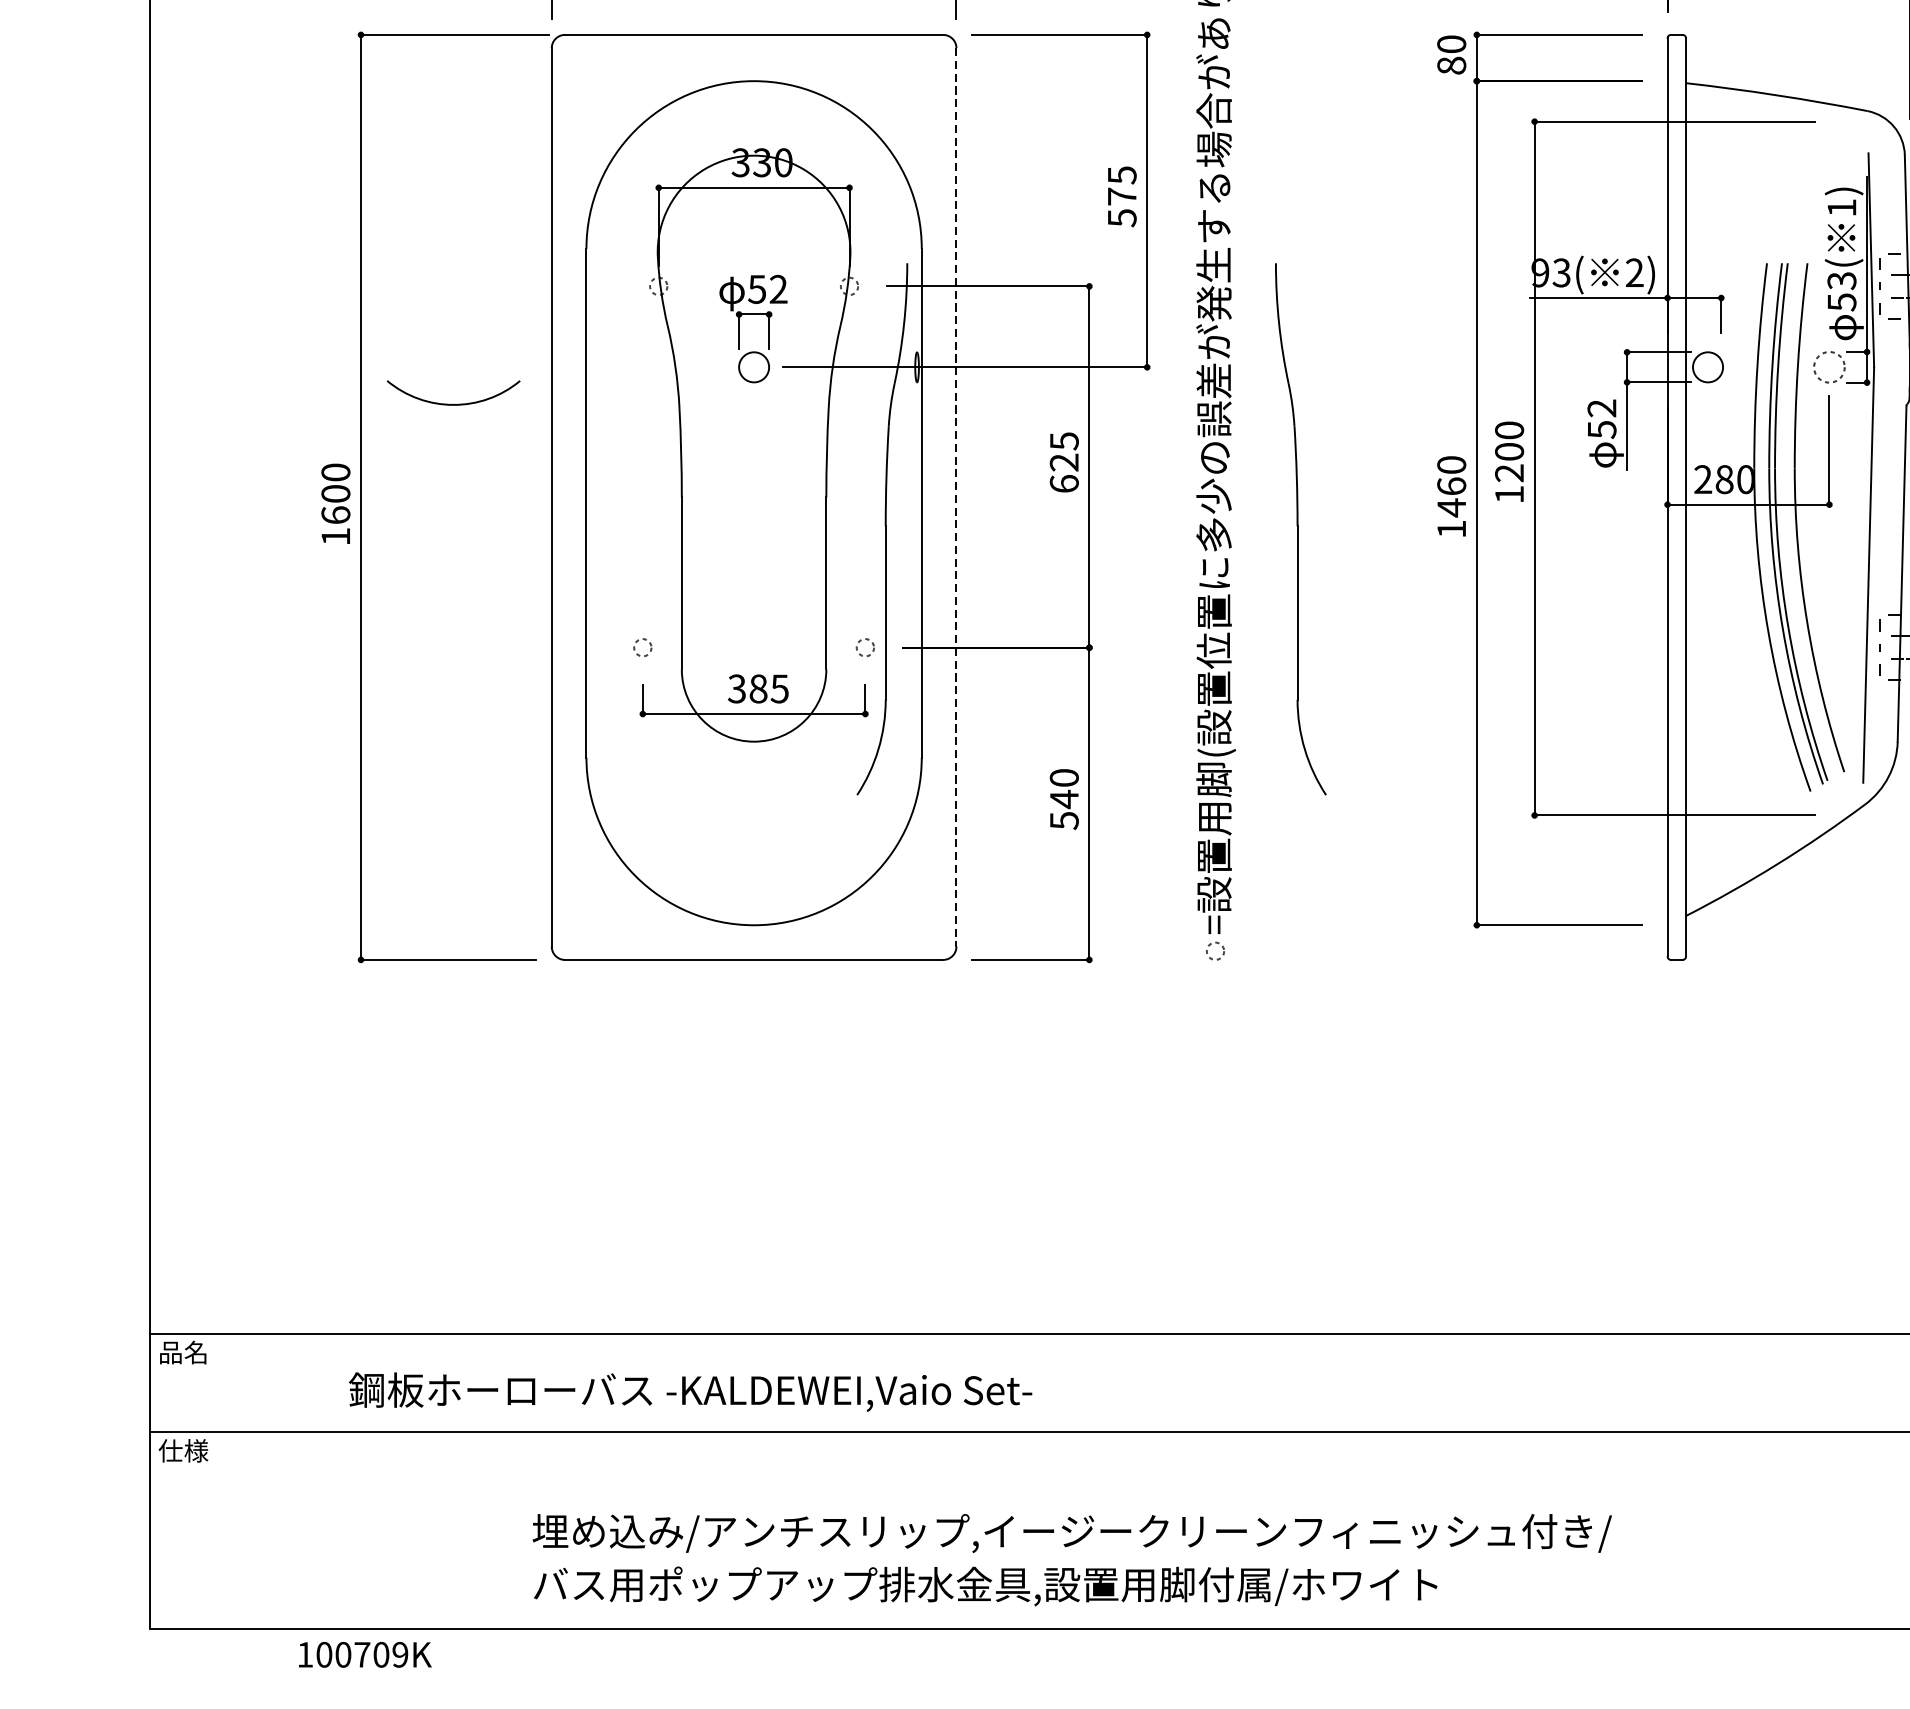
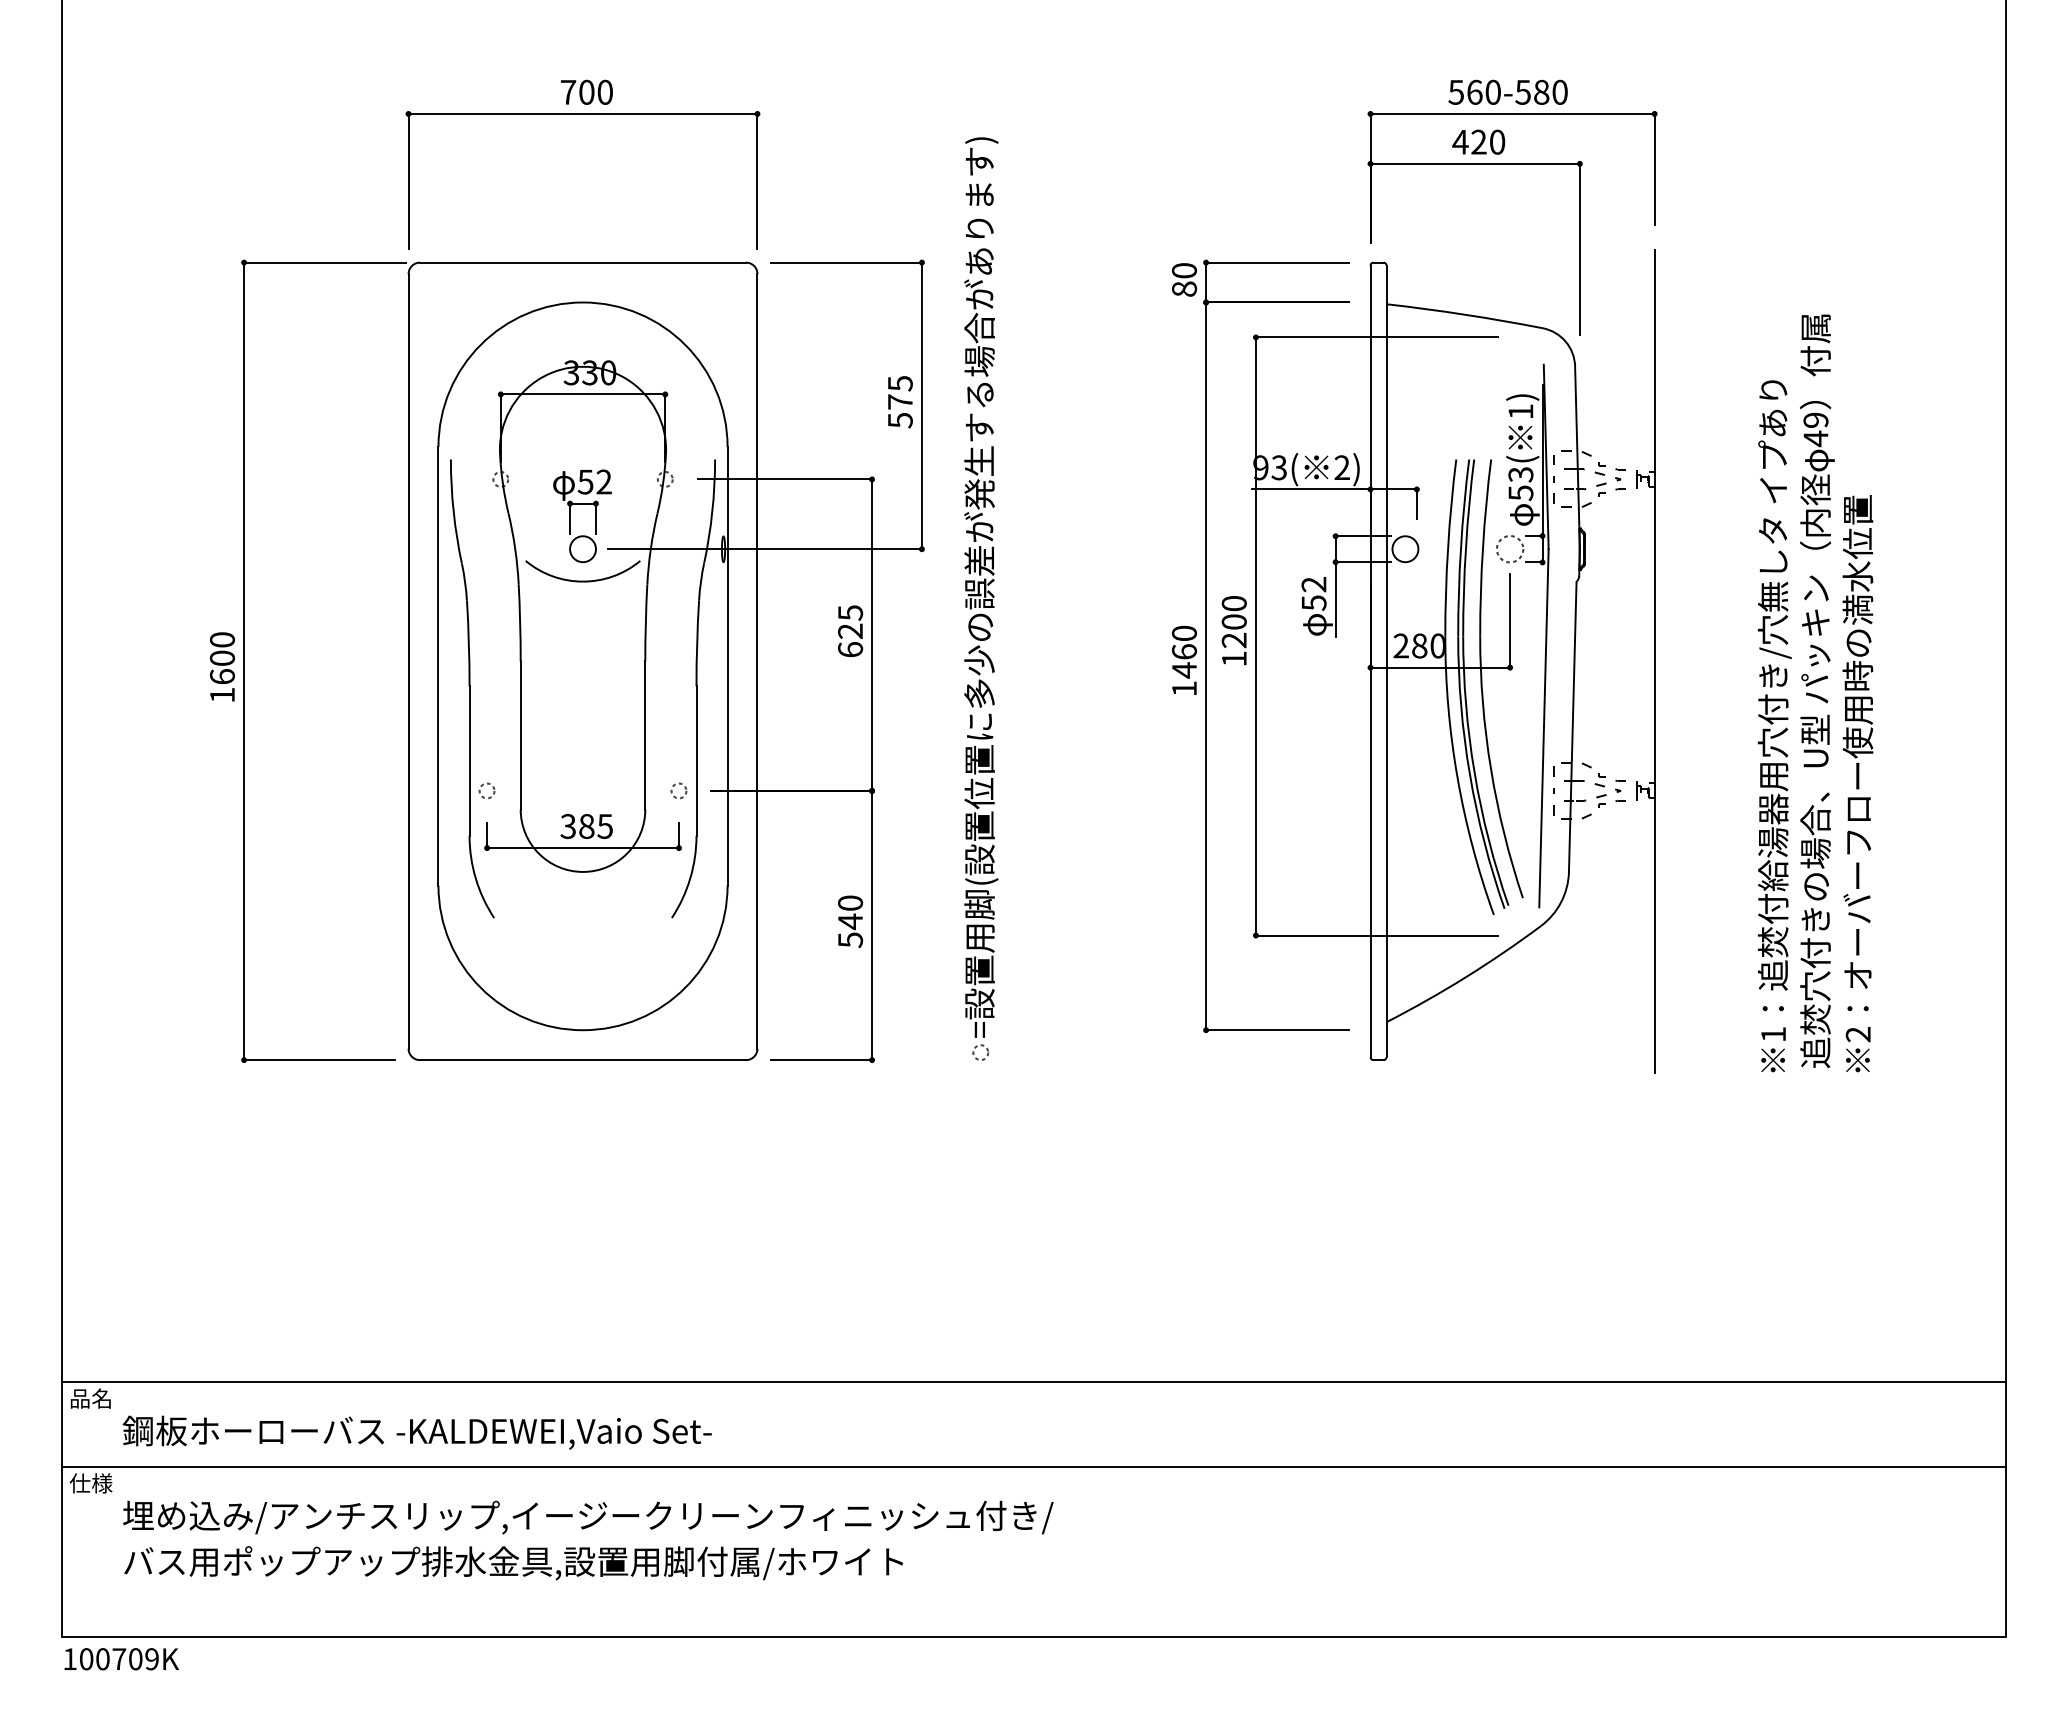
arc: (453, 403) -> (582, 580), moved
line: (956, 497) -> (757, 661), dashed -> solid
part: (1300, 528) -> (472, 688), moved
text: (689, 1391) -> (416, 1432), moved
text: (1072, 1560) -> (588, 1540), moved
text: (364, 1655) -> (121, 1659), moved

